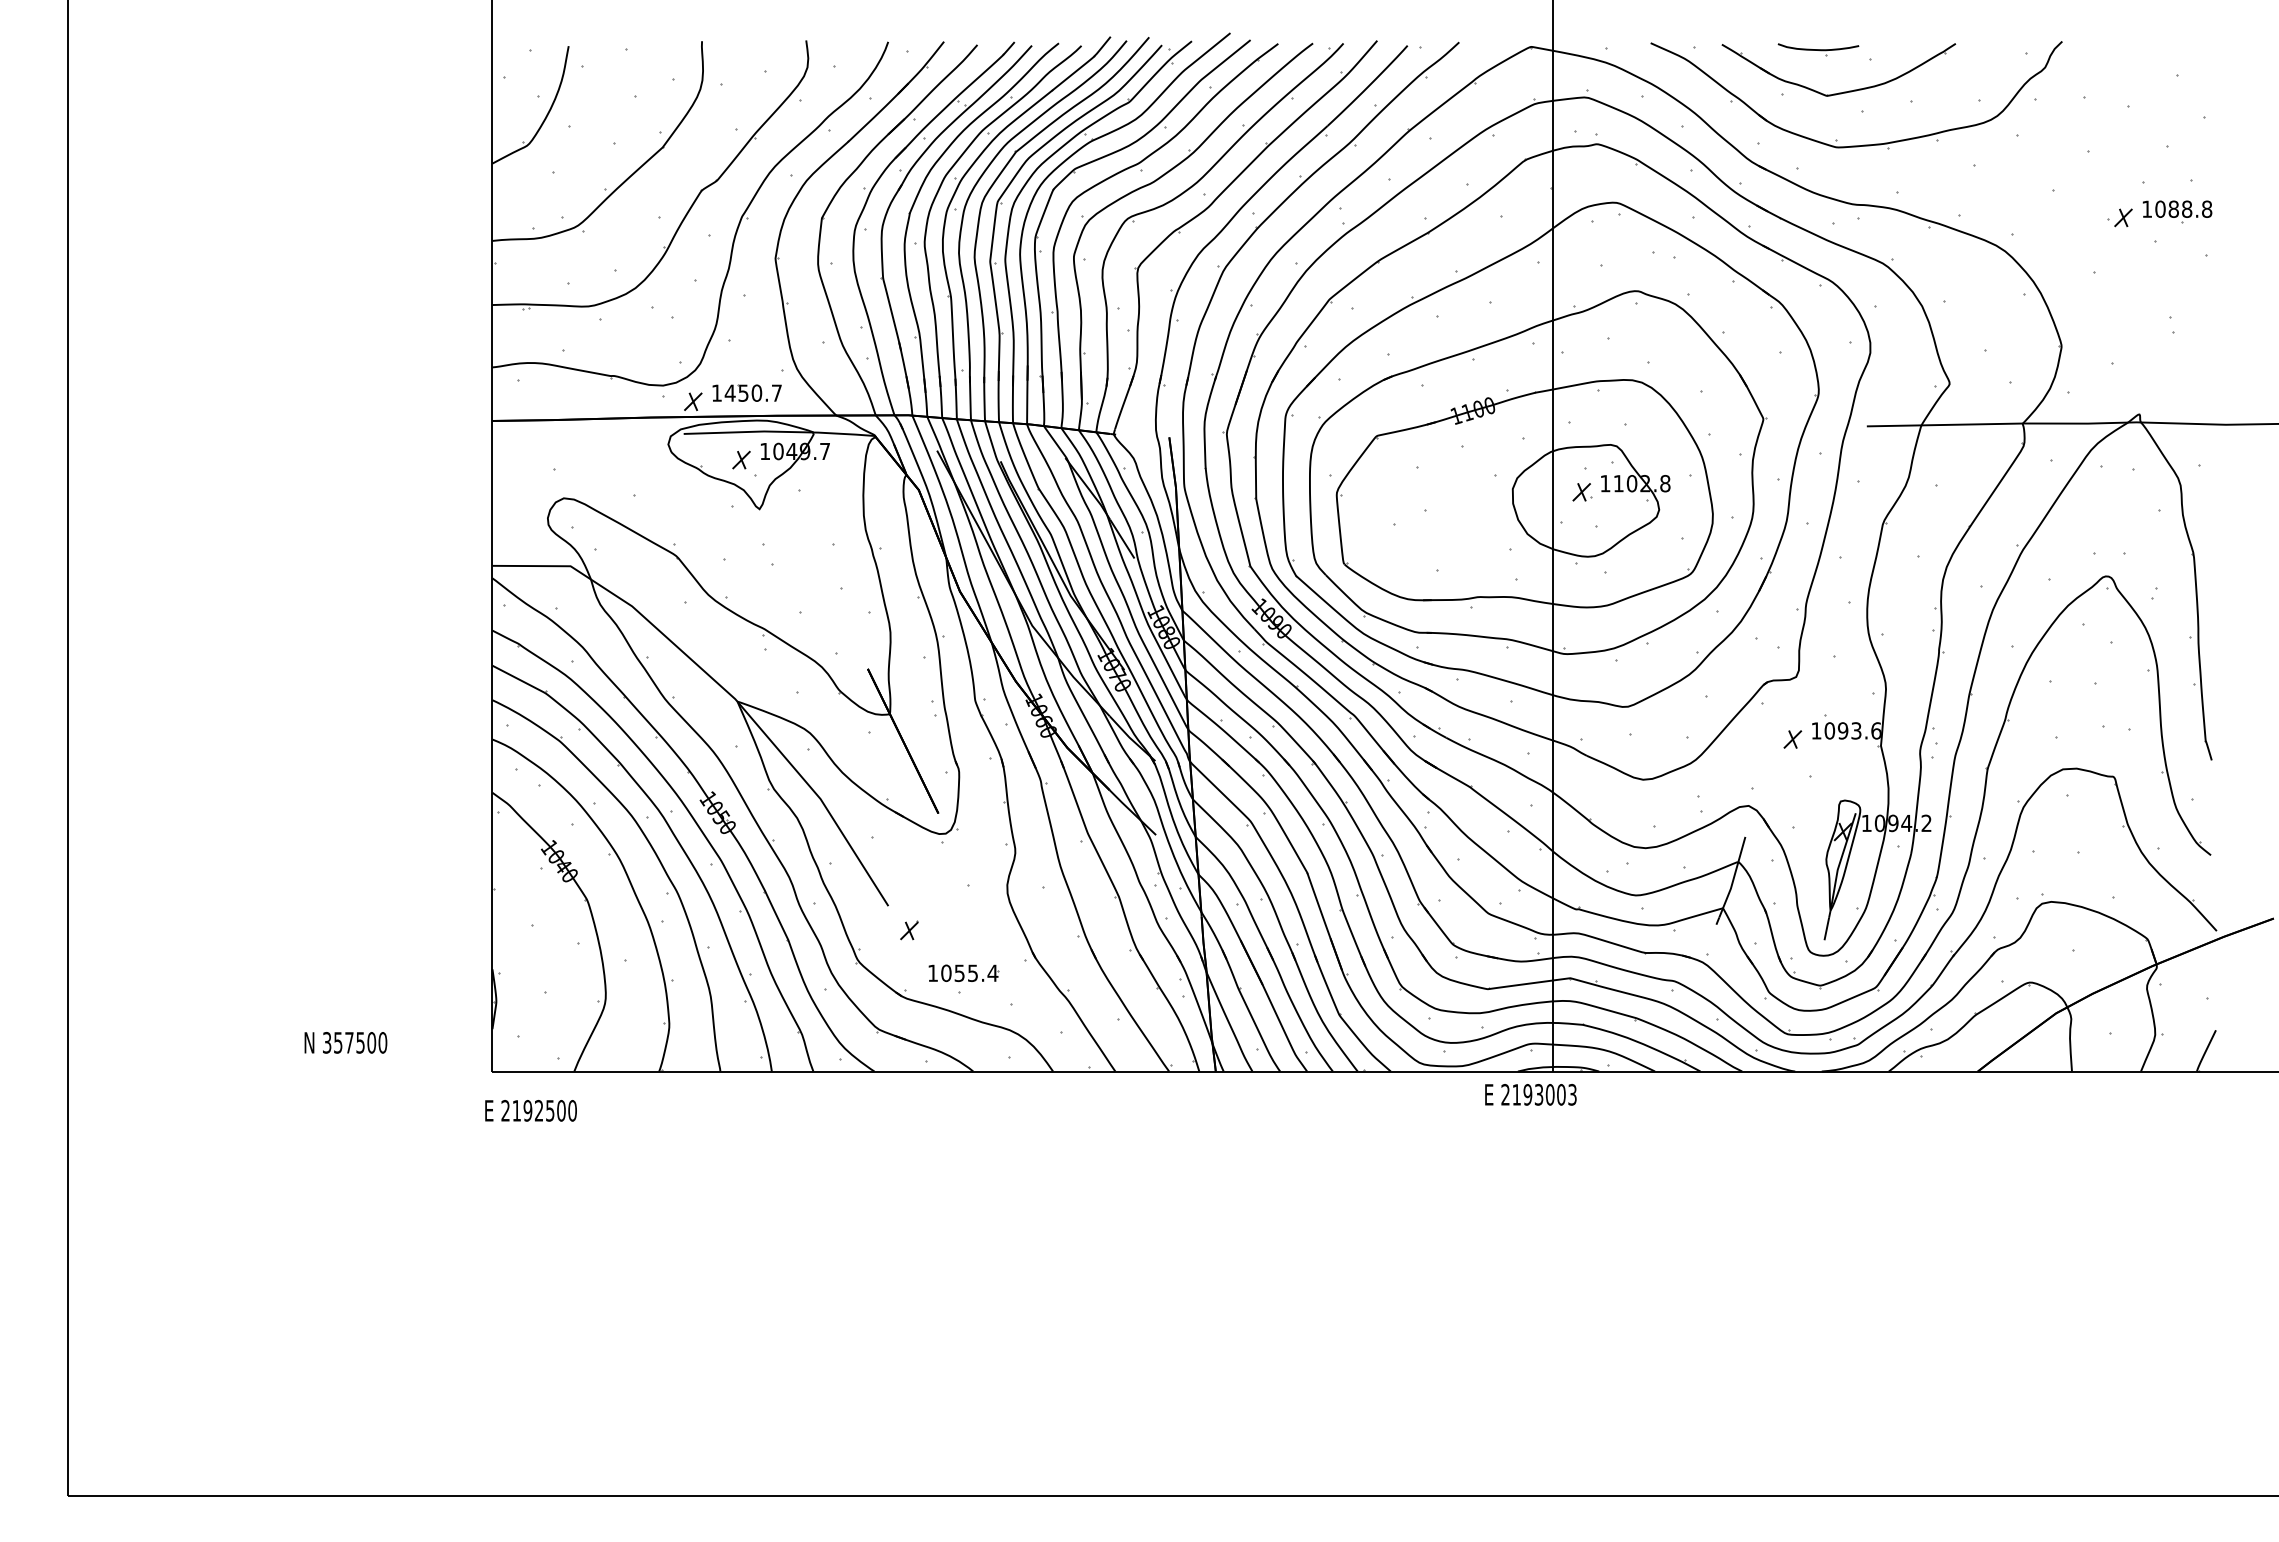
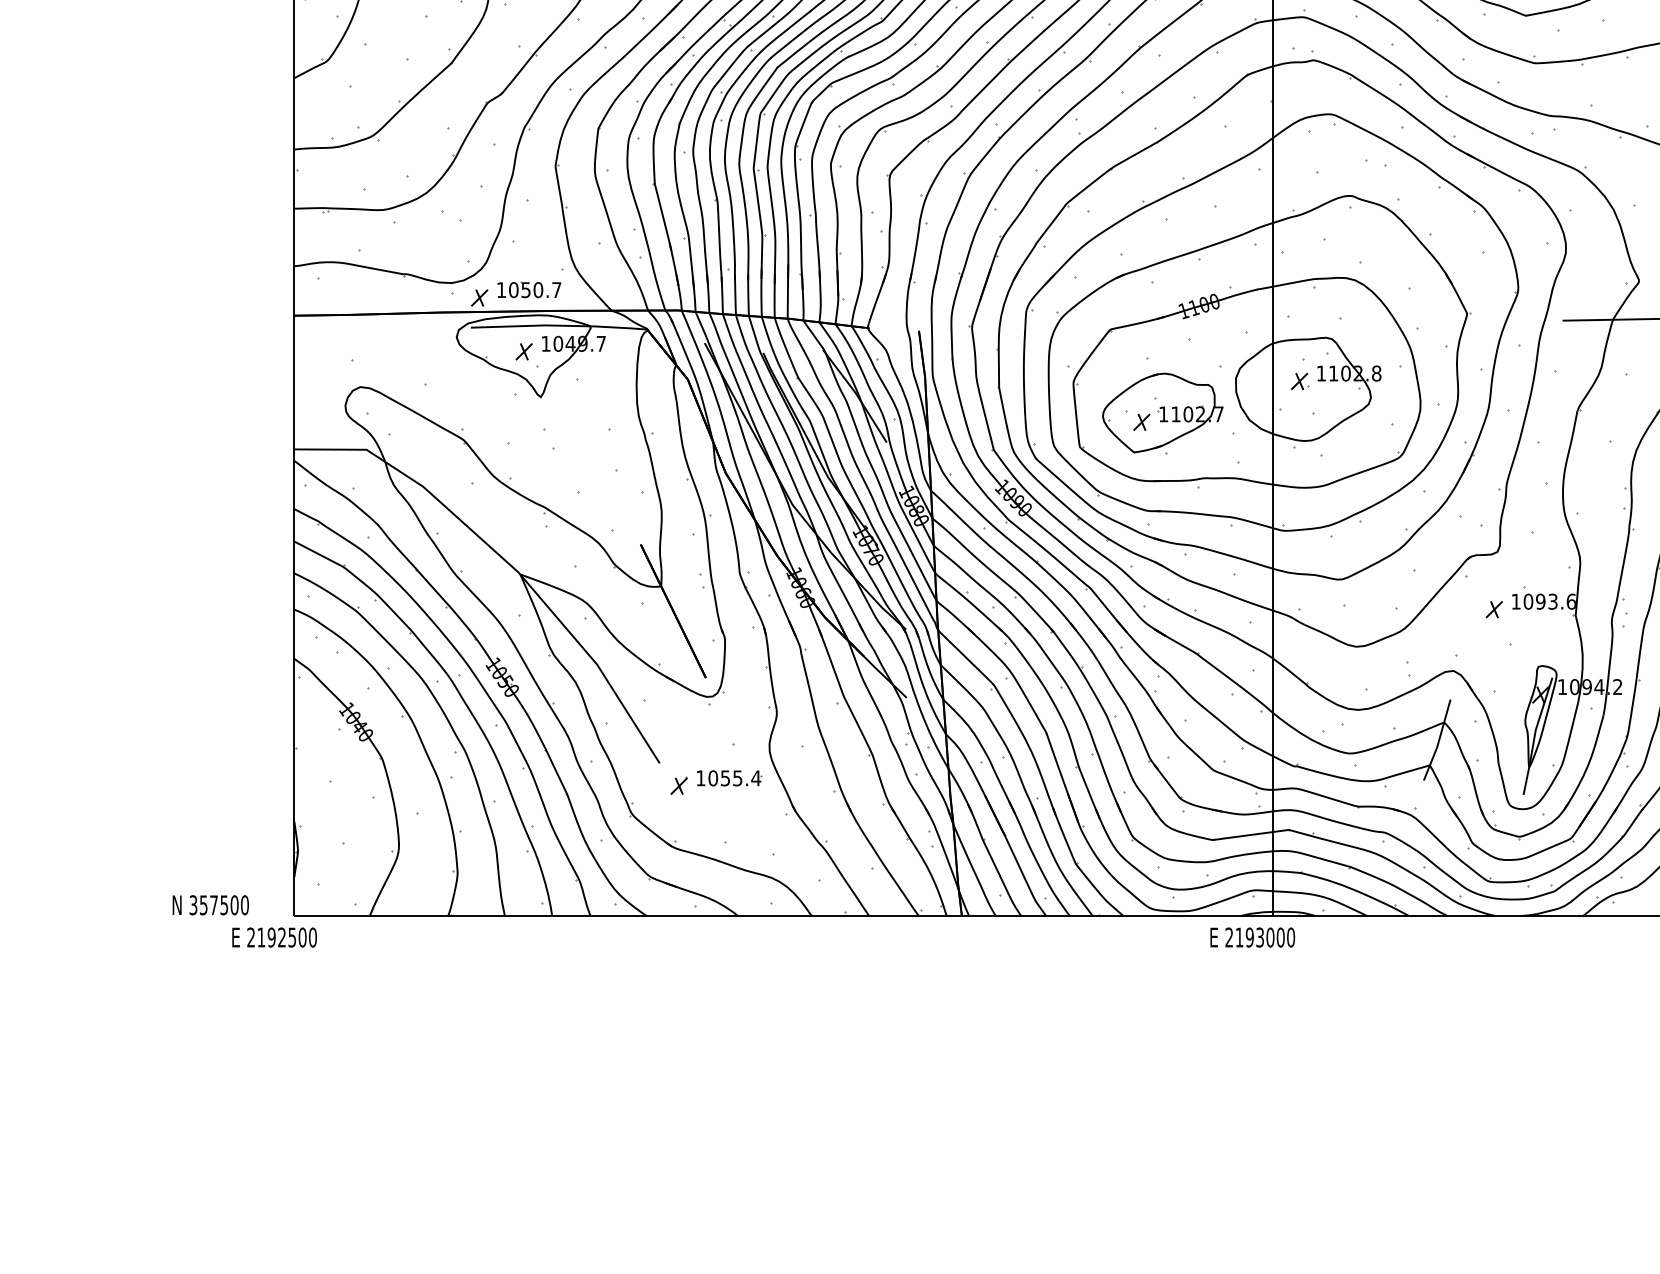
text: (729, 392) -> (513, 289), 1450.7 -> 1050.7
part: (1433, 526) -> (1162, 413), added
part: (963, 972) -> (729, 777), moved
text: (345, 1042) -> (210, 904), moved
text: (1572, 1094) -> (1291, 937), 2193003 -> 2193000
text: (530, 1110) -> (274, 937), moved

